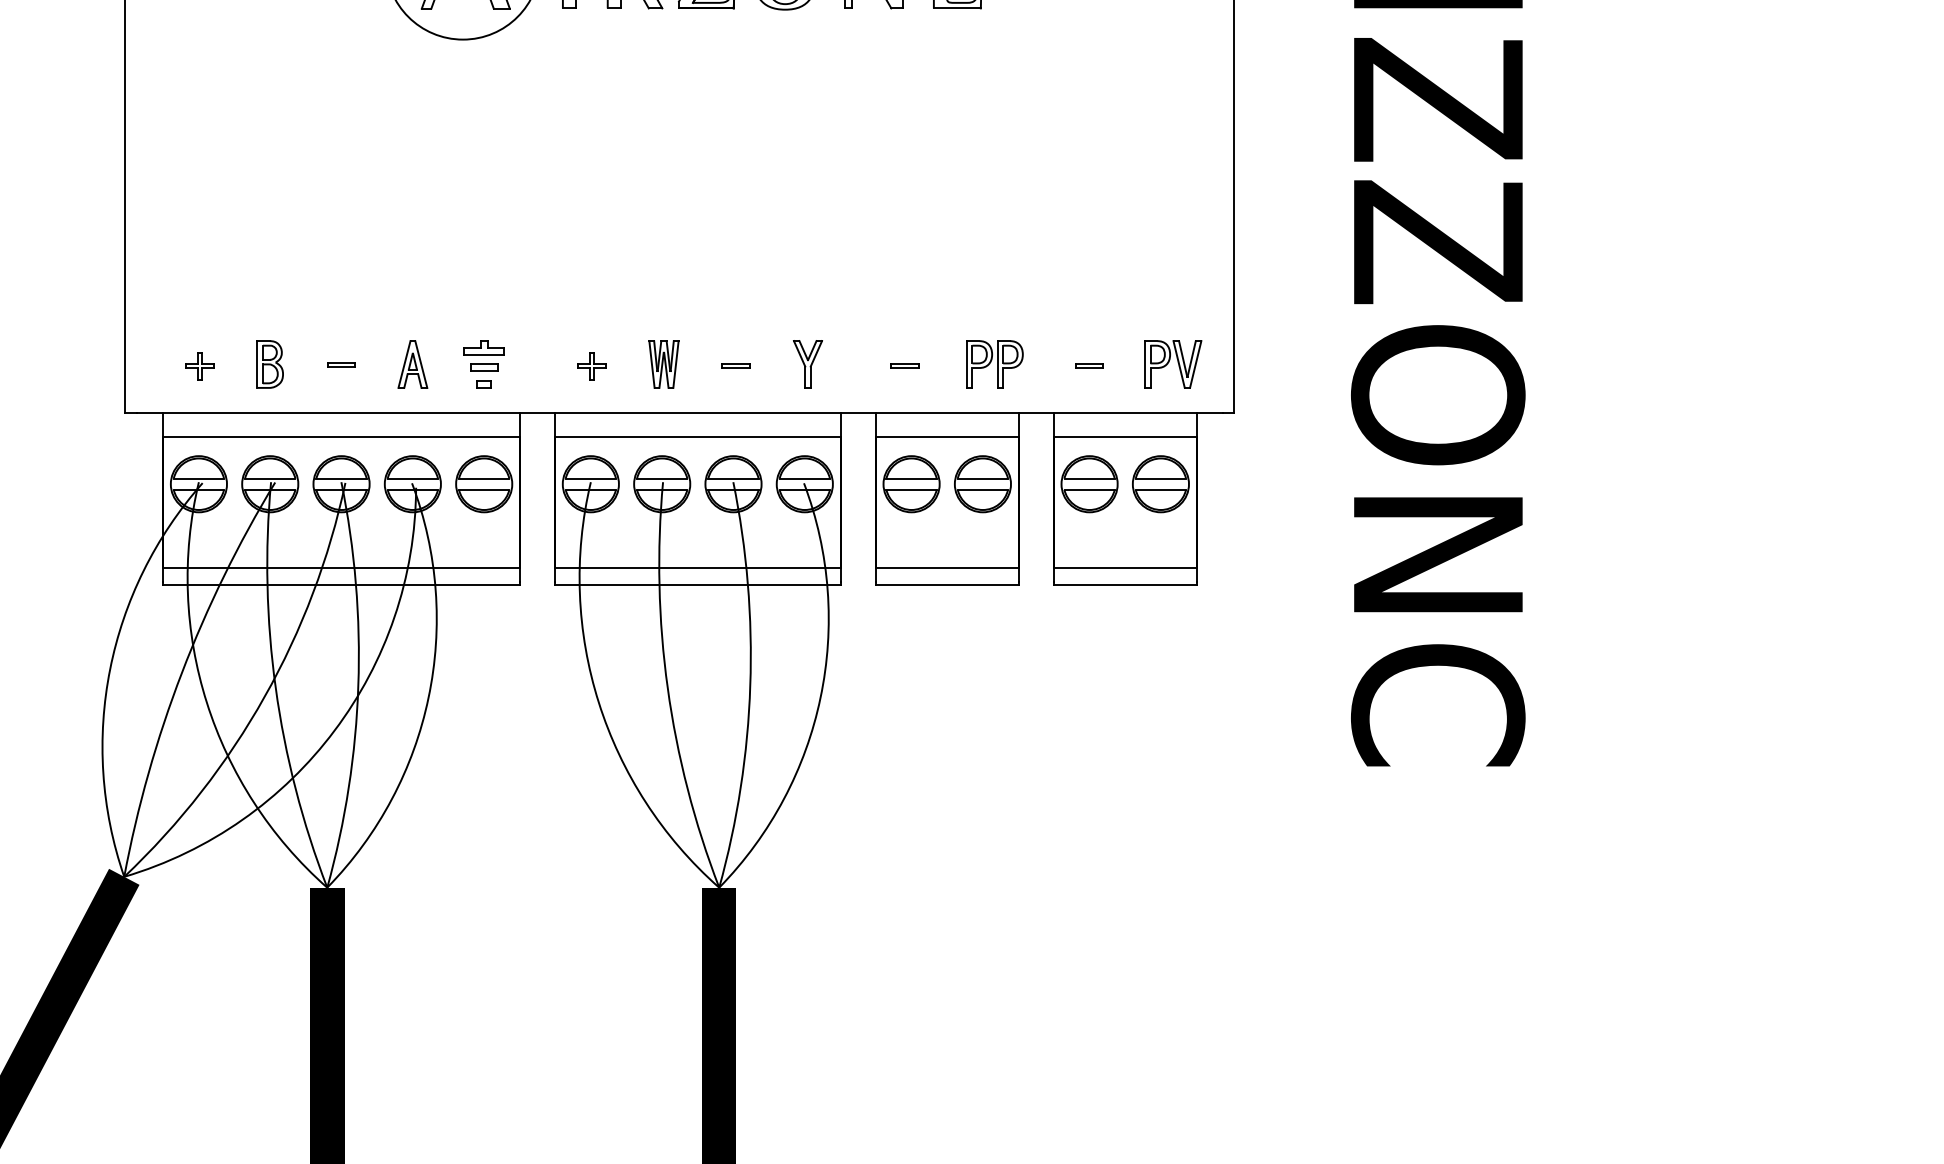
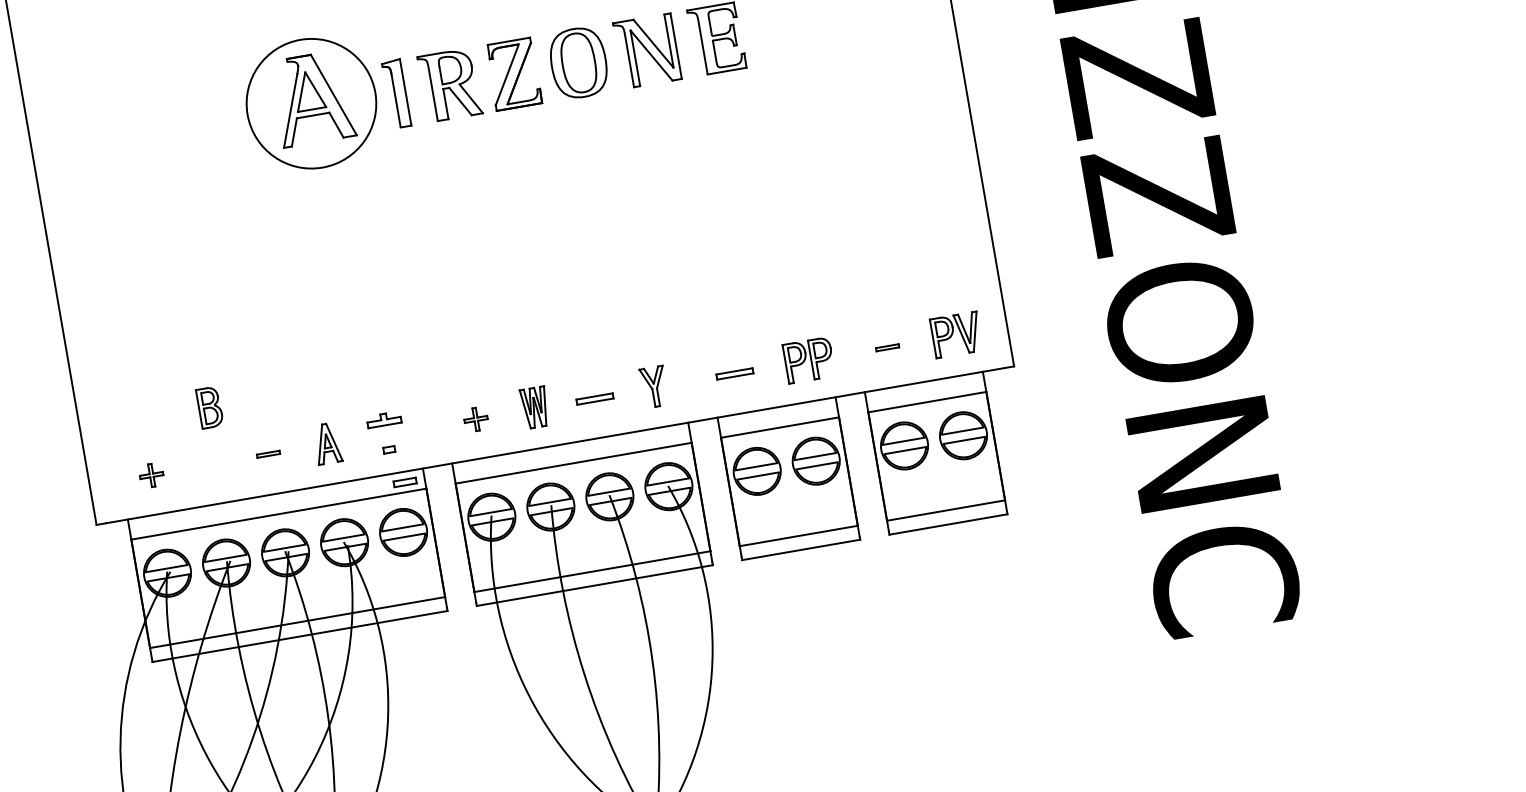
part: (269, 364) -> (209, 407), moved
part: (735, 365) -> (594, 398), size x1.6
part: (904, 365) -> (734, 374), size x1.6
part: (484, 367) -> (405, 482), moved

